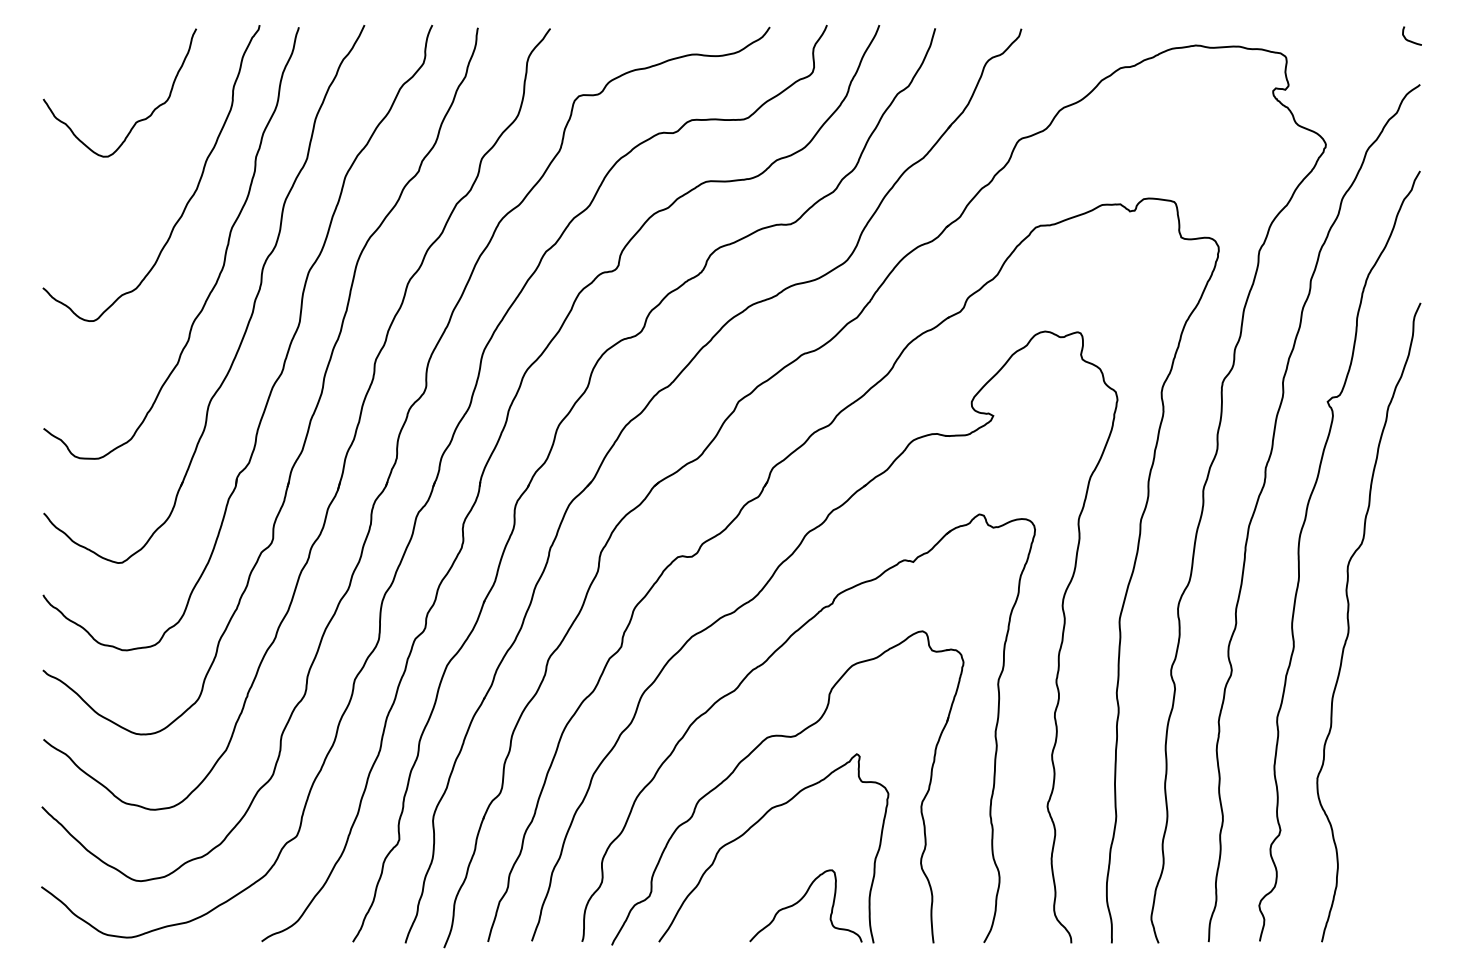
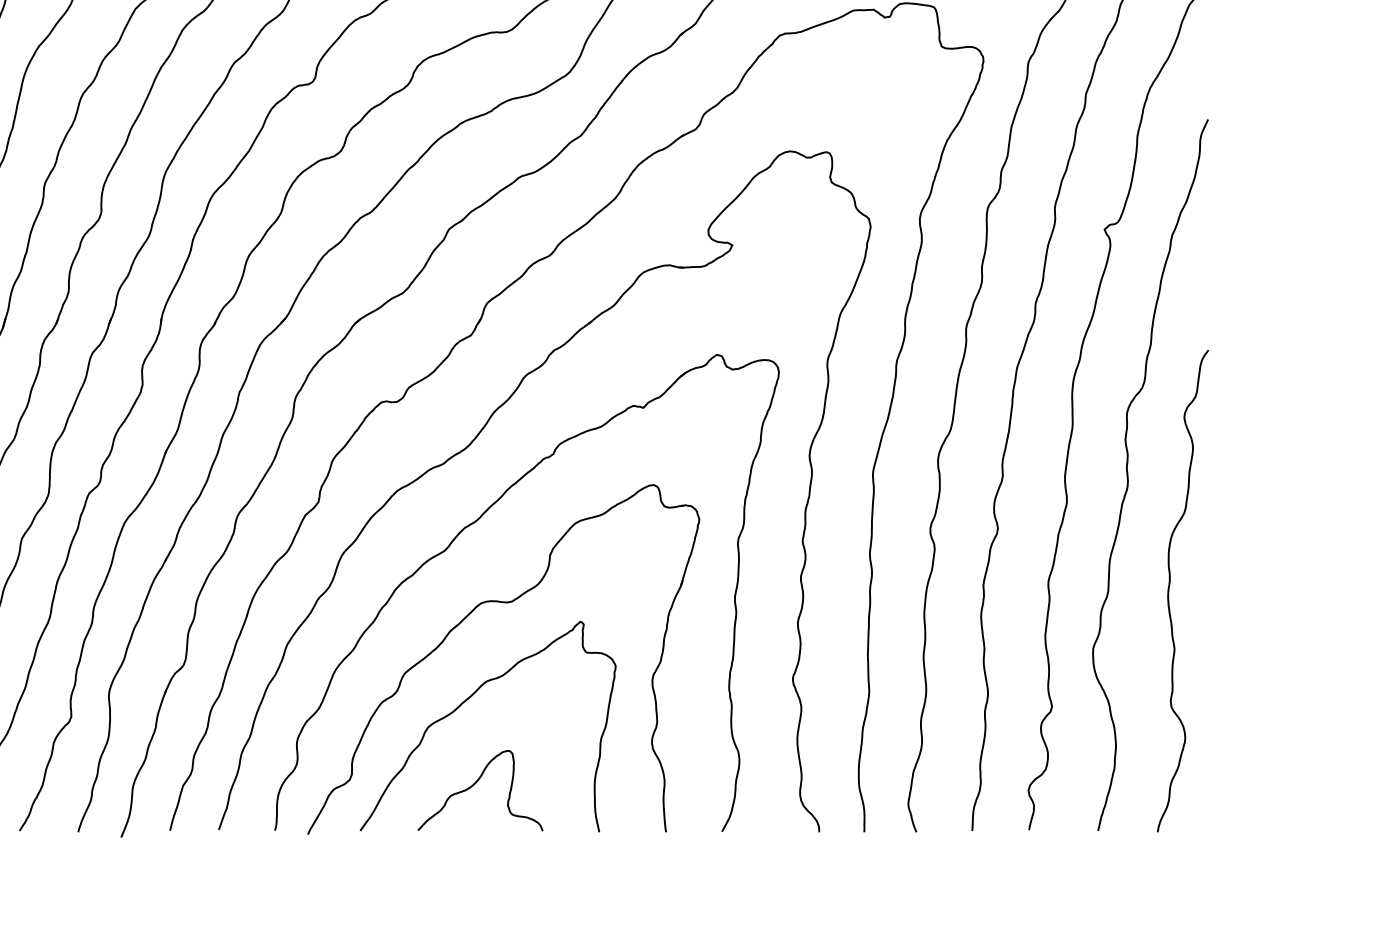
curve: (1386, 725) -> (1170, 589), added
curve: (801, 900) -> (475, 784), moved

